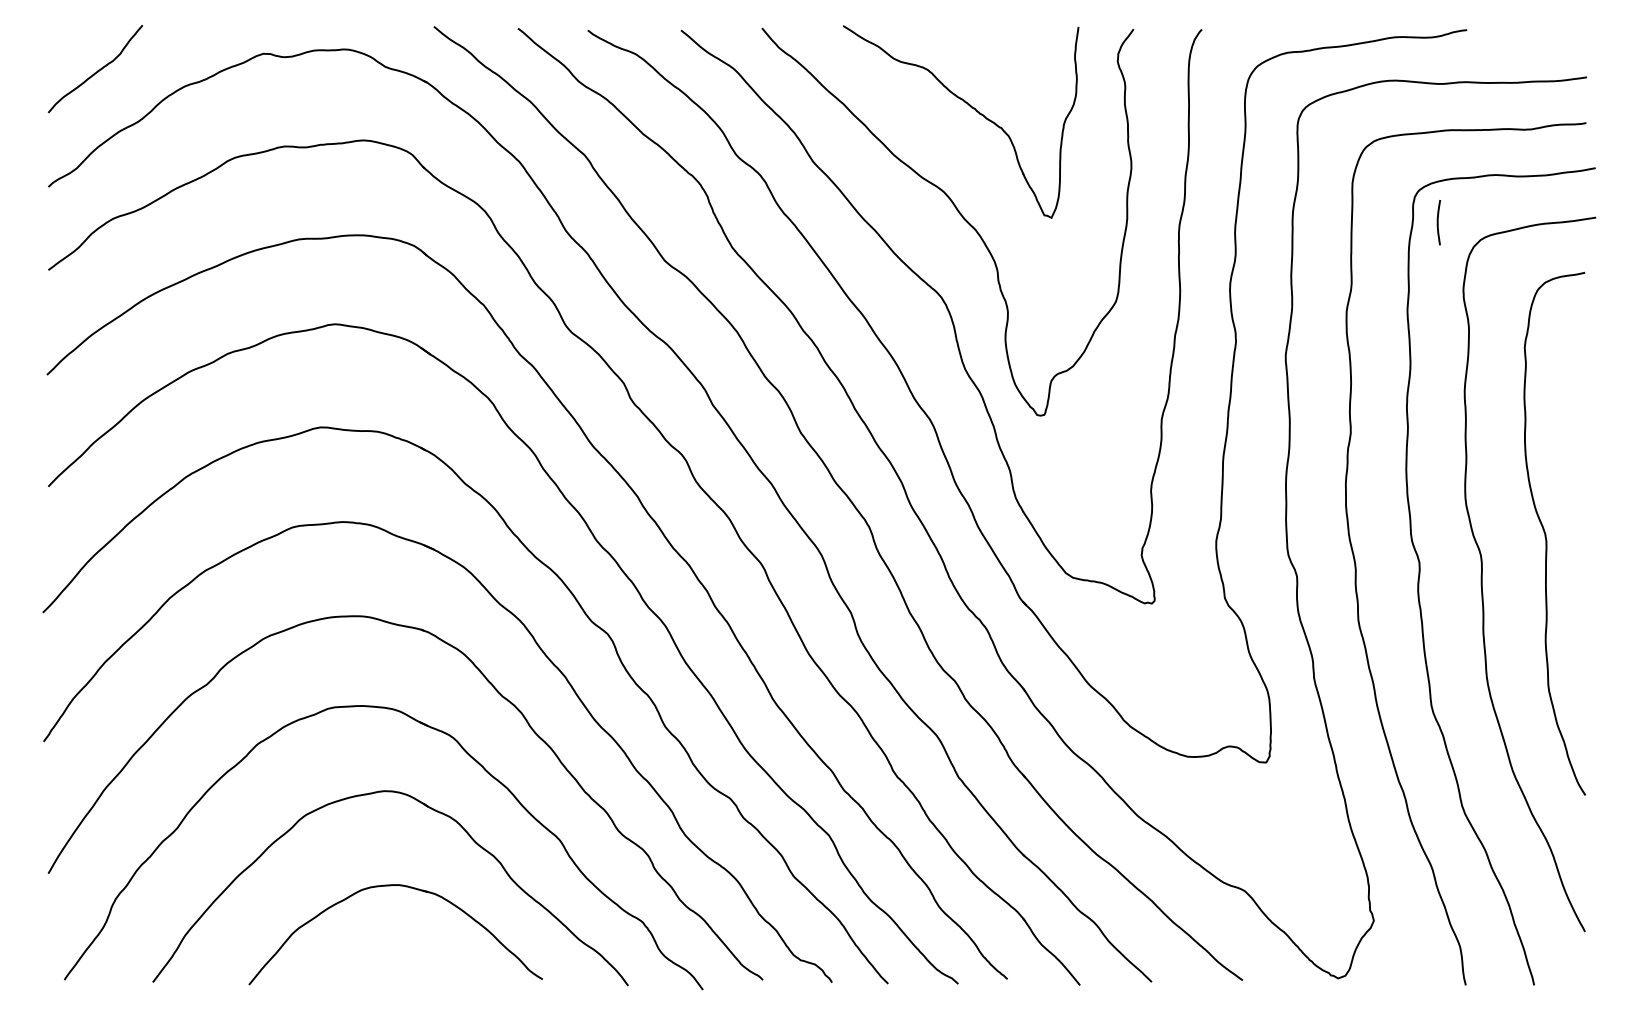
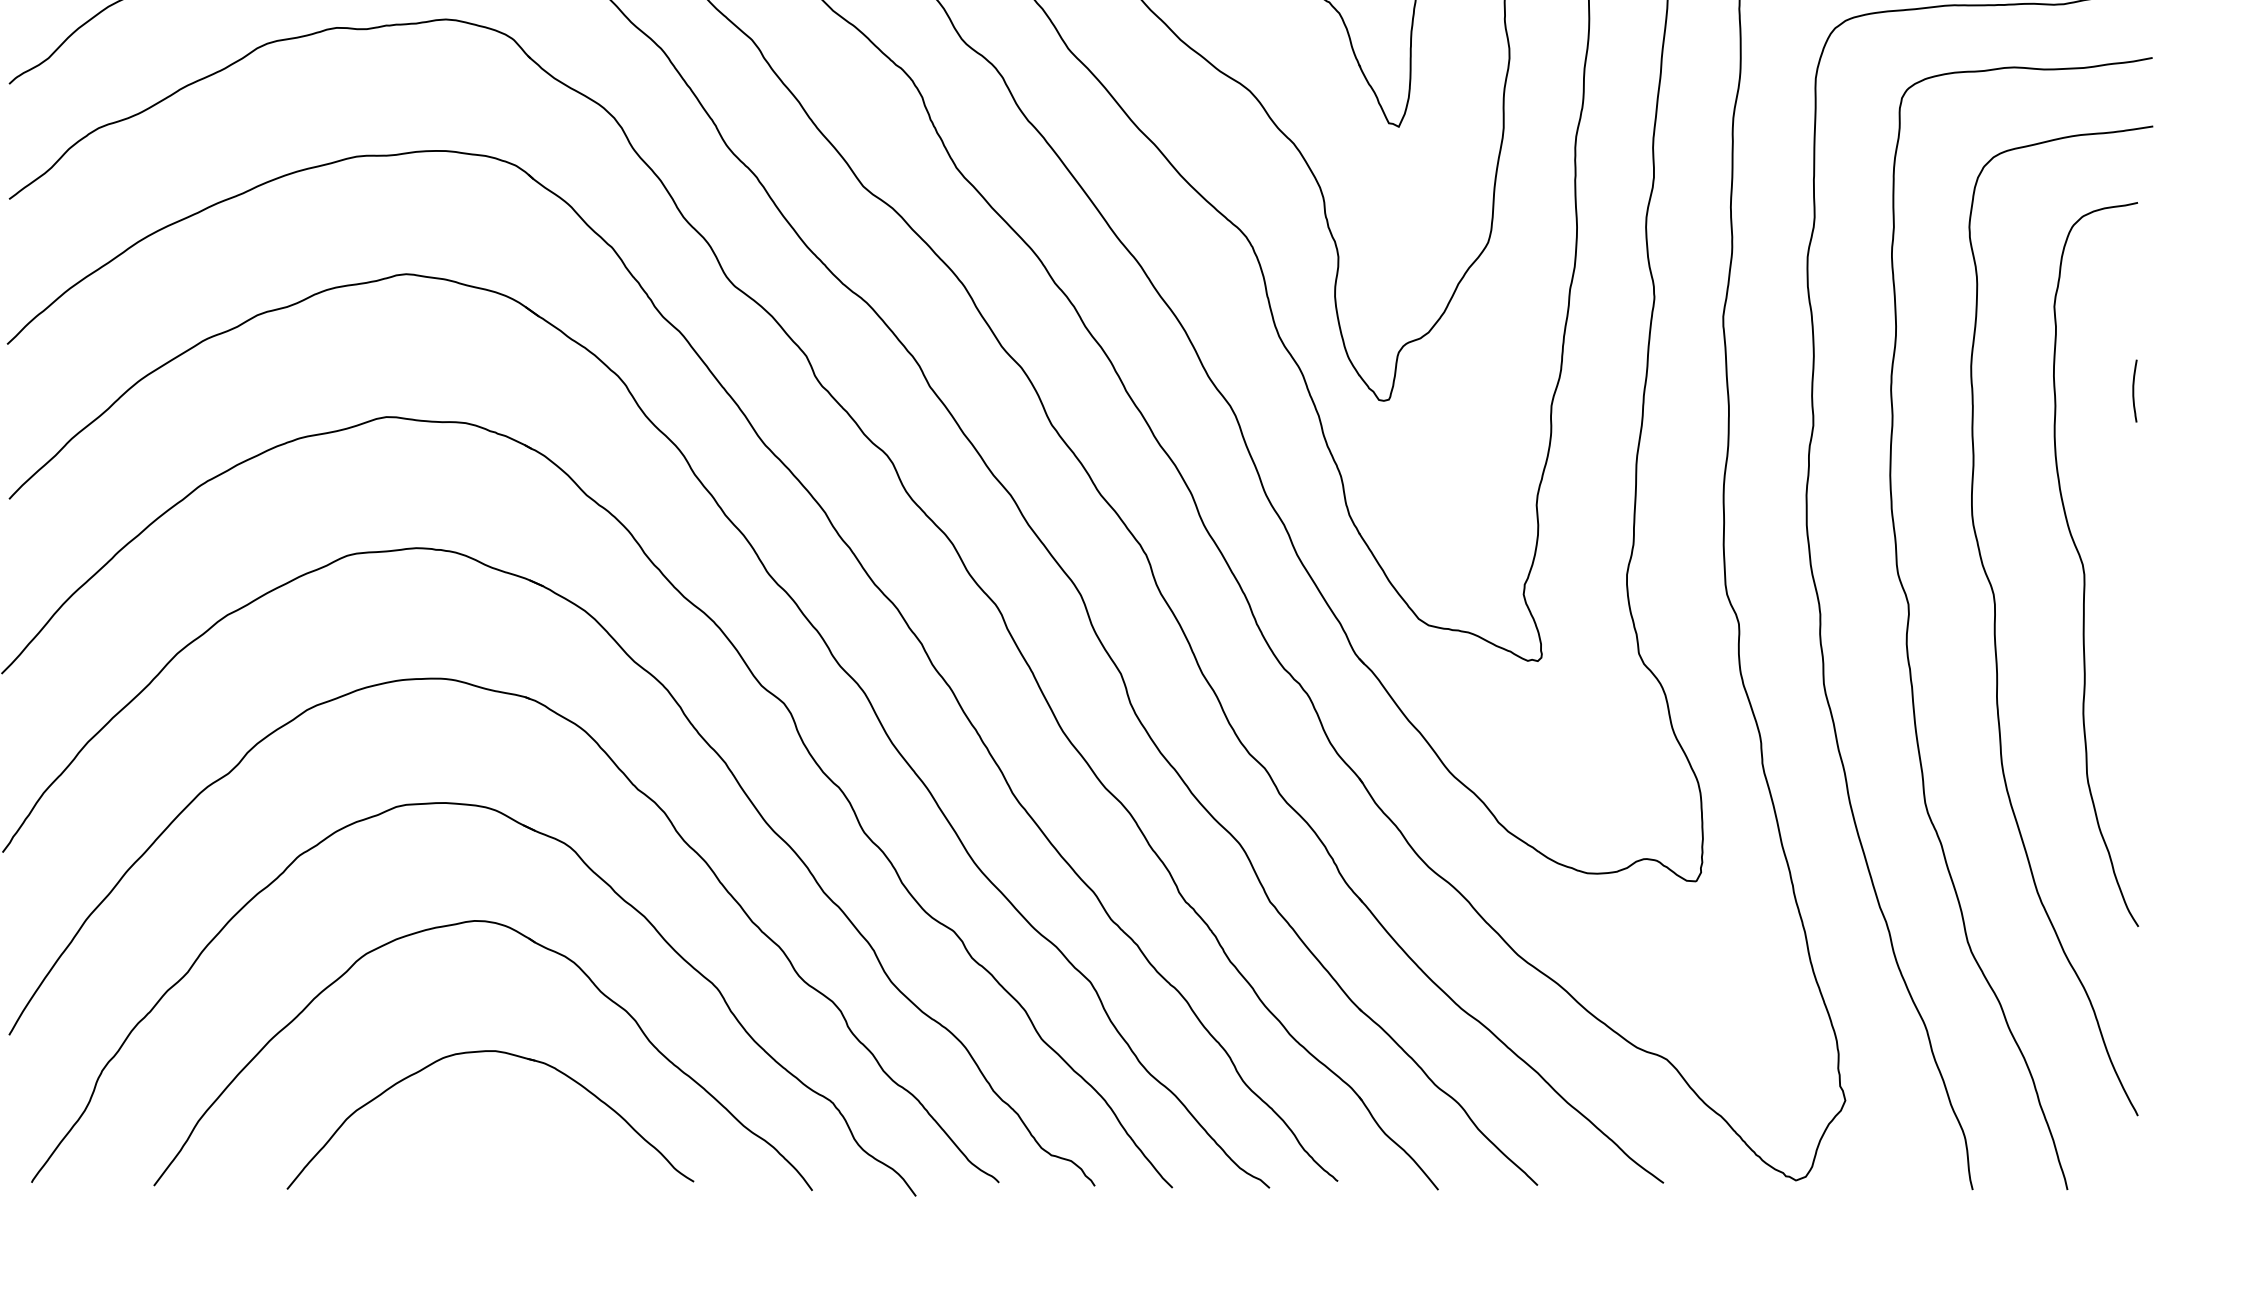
curve: (1438, 222) -> (2134, 390), moved

